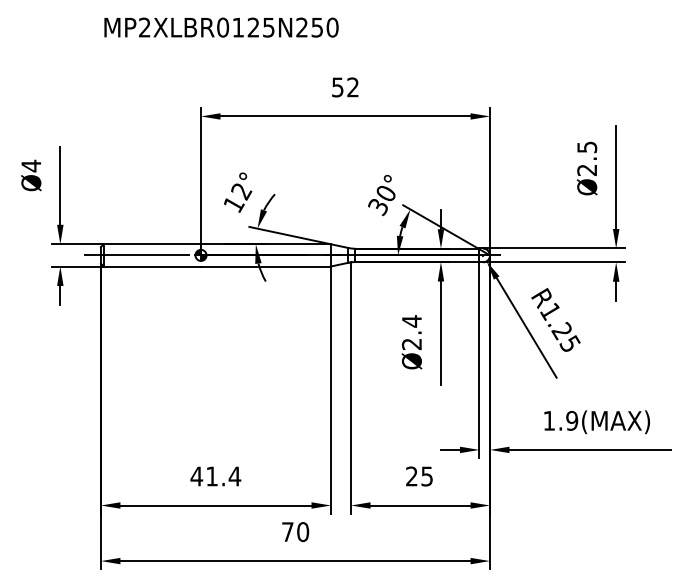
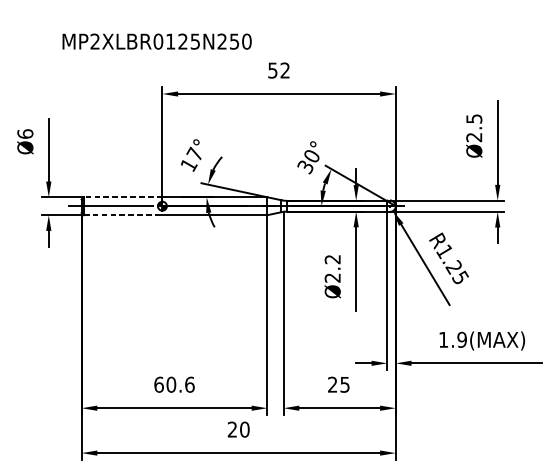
text: (221, 27) -> (157, 41), moved
text: (31, 165) -> (25, 133), Ø4 -> Ø6
text: (241, 190) -> (195, 153), 12° -> 17°
line: (152, 244) -> (123, 197), solid -> dashed
line: (152, 266) -> (123, 215), solid -> dashed
text: (411, 321) -> (332, 259), Ø2.4 -> Ø2.2
text: (215, 476) -> (174, 384), 41.4 -> 60.6
text: (287, 531) -> (232, 429), 70 -> 20

